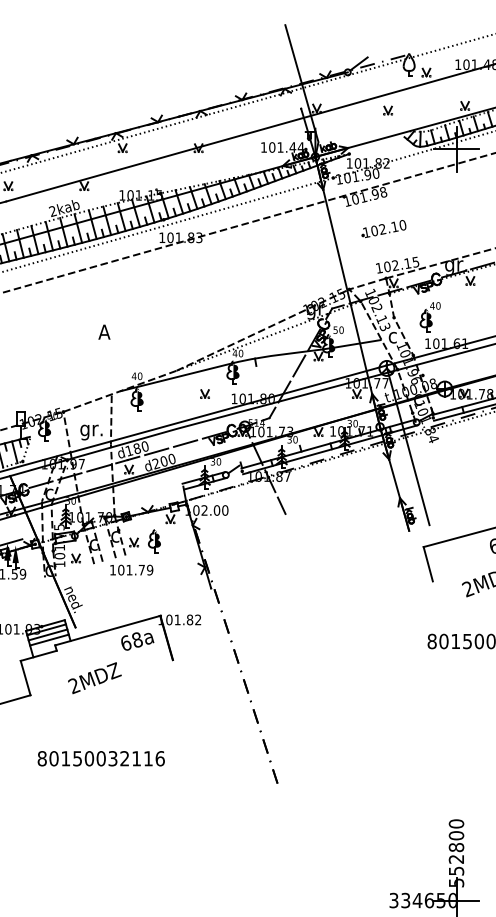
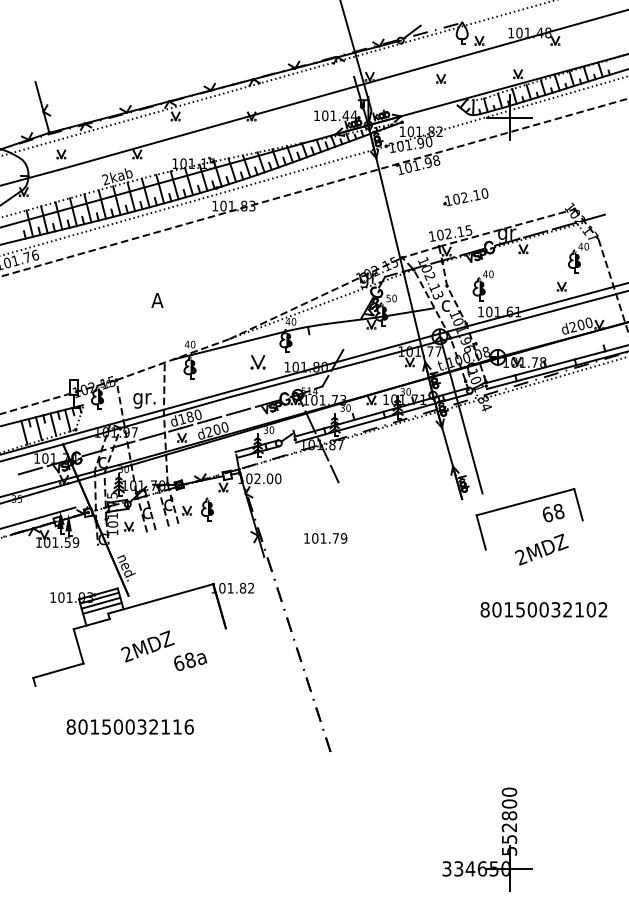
part: (383, 229) -> (465, 197), moved
line: (299, 365) -> (352, 333), removed
part: (204, 394) -> (257, 362), size x1.6
text: (131, 570) -> (325, 538), moved
text: (137, 641) -> (190, 661), moved
text: (100, 758) -> (129, 726), moved

